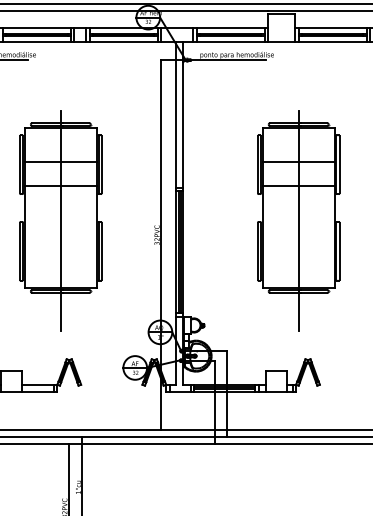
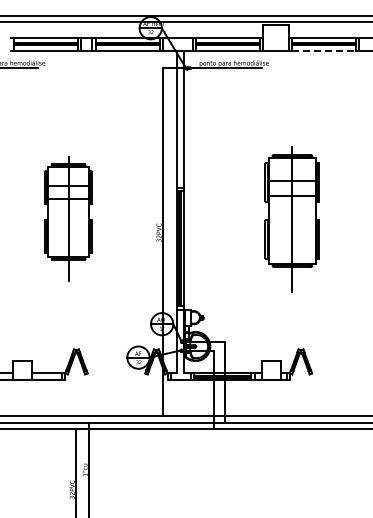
line: (333, 41) -> (324, 50), solid -> dashed
part: (60, 221) -> (68, 219), size x0.6
part: (299, 221) -> (292, 219), size x0.7

